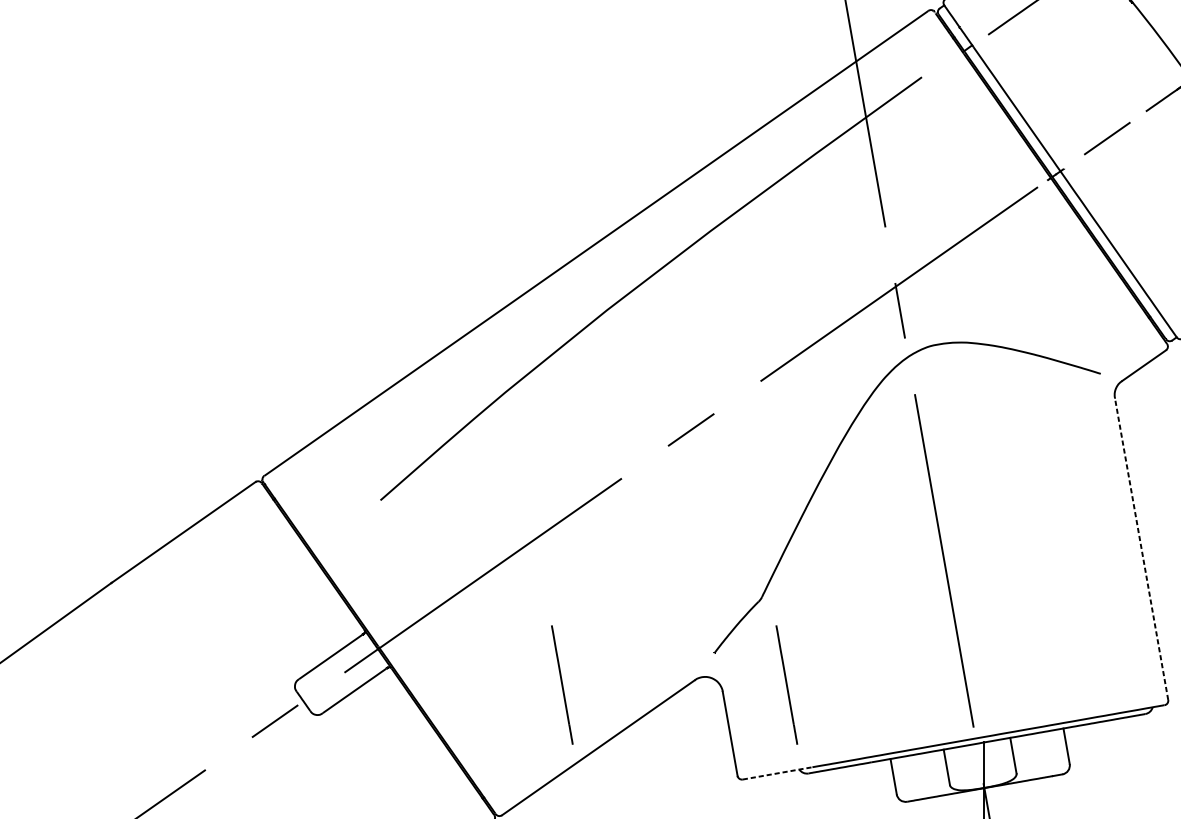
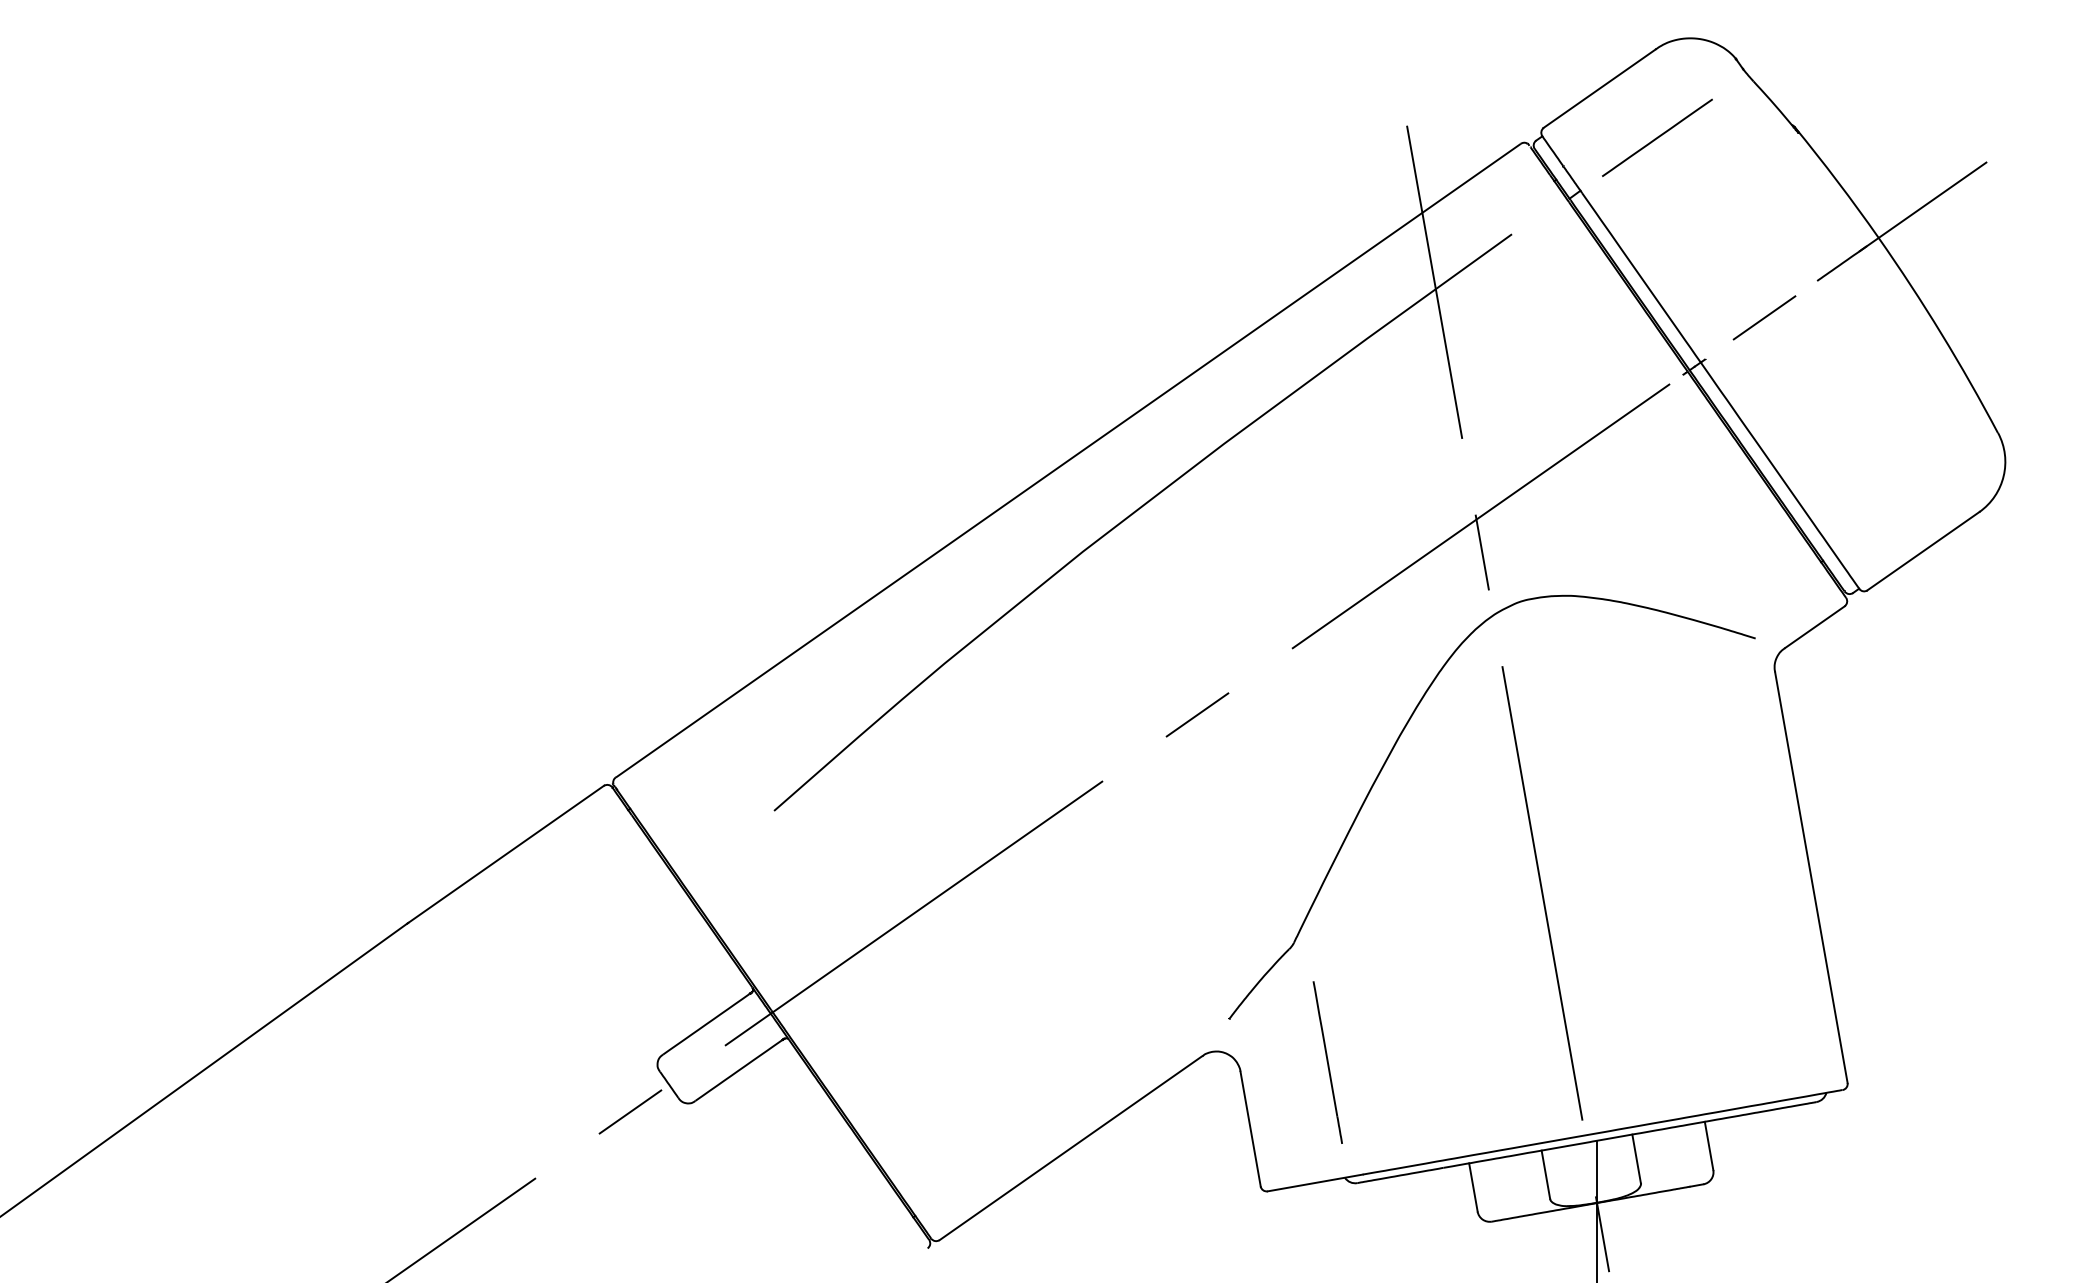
line: (1141, 549) -> (1811, 877), dashed -> solid
line: (562, 684) -> (1021, 1062), removed
line: (777, 773) -> (1315, 1182), dashed -> solid

